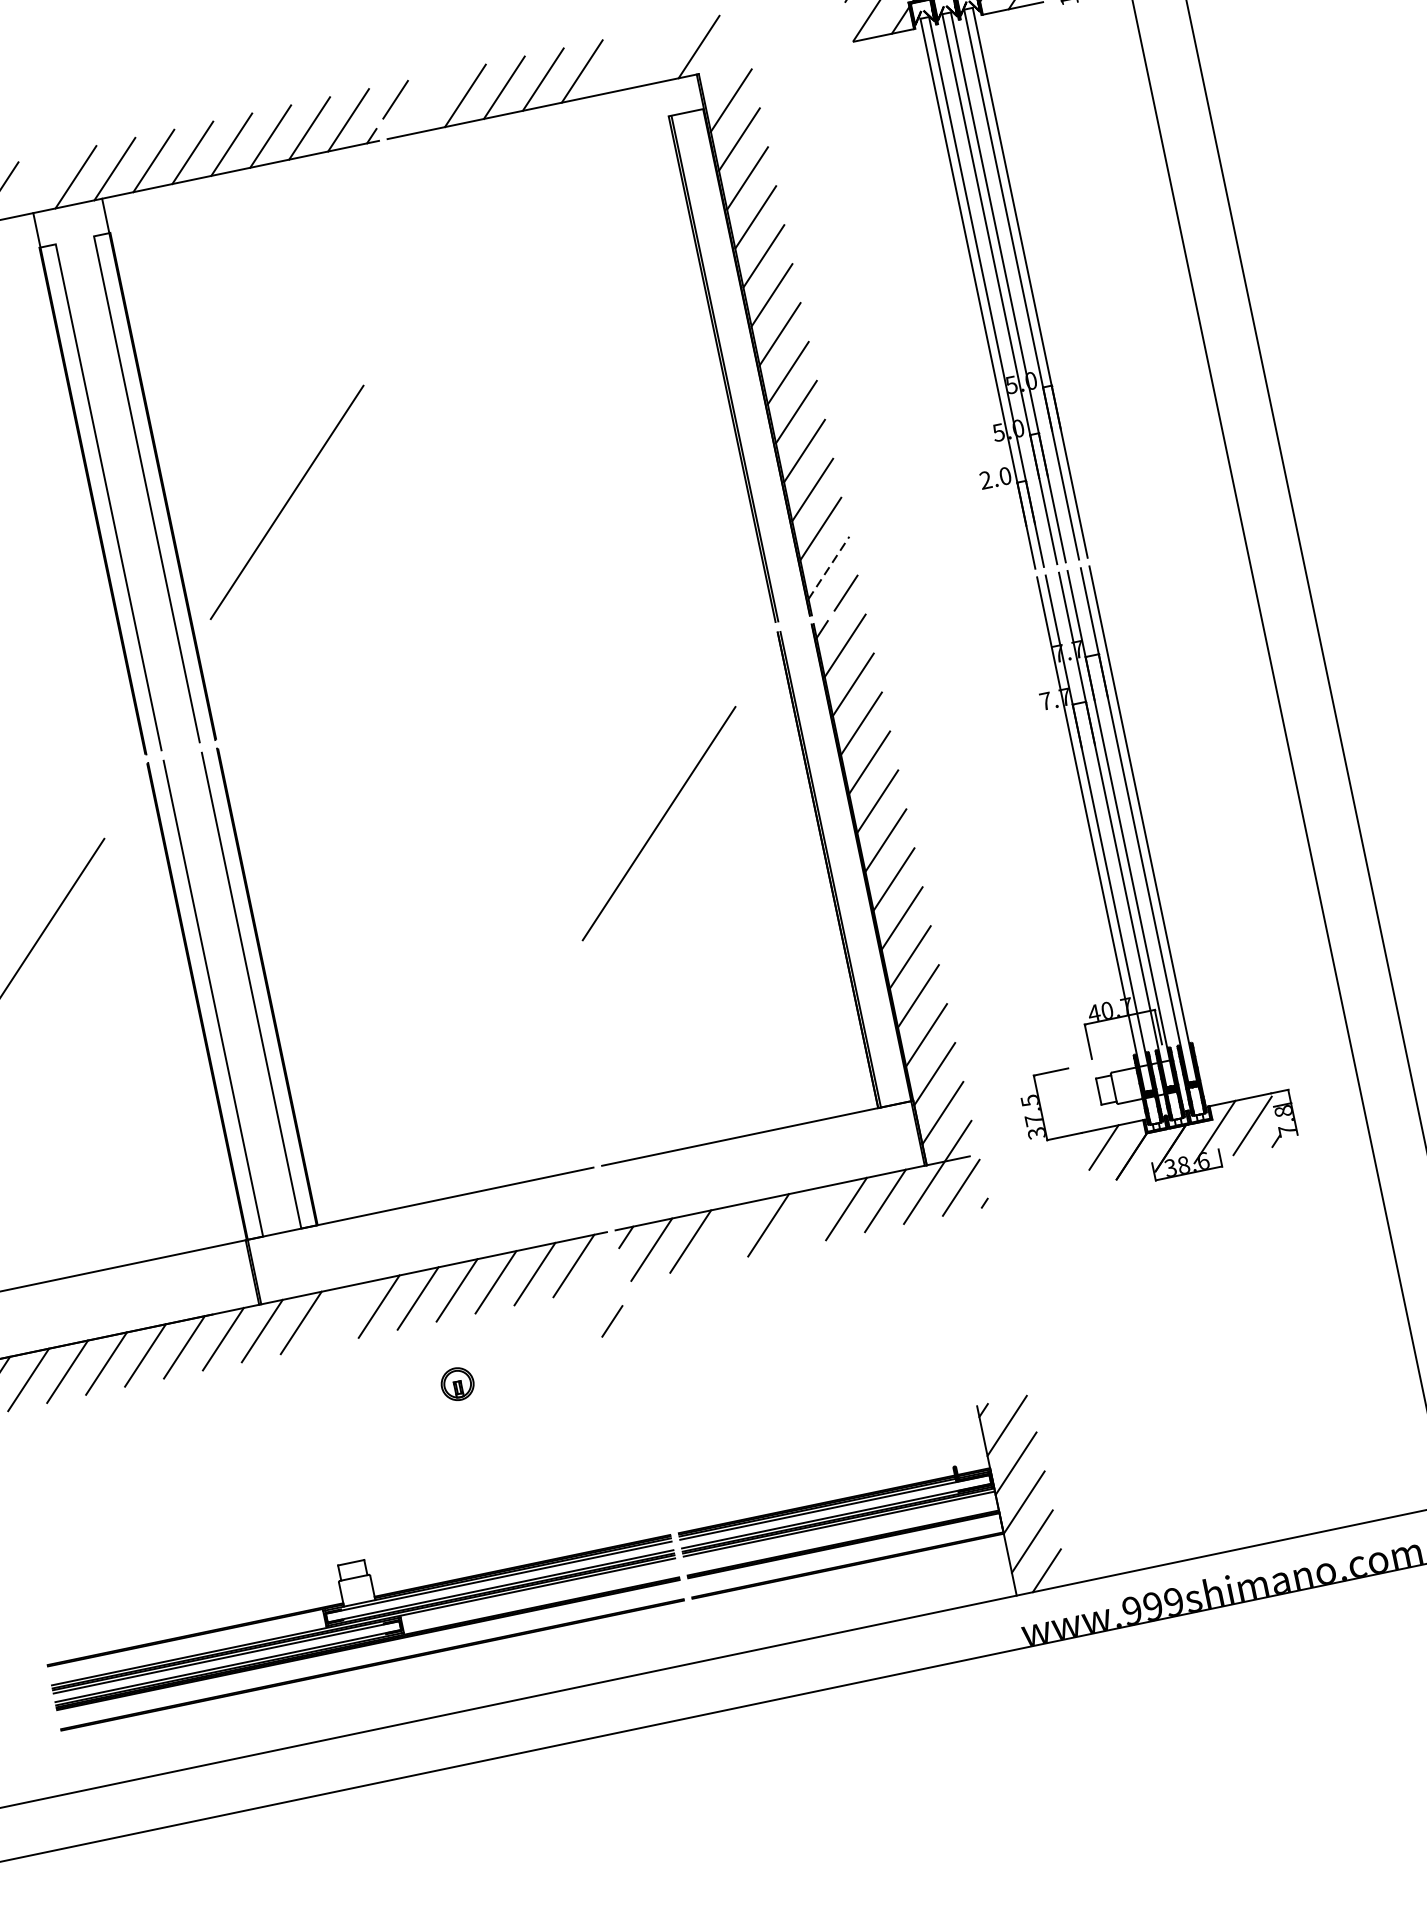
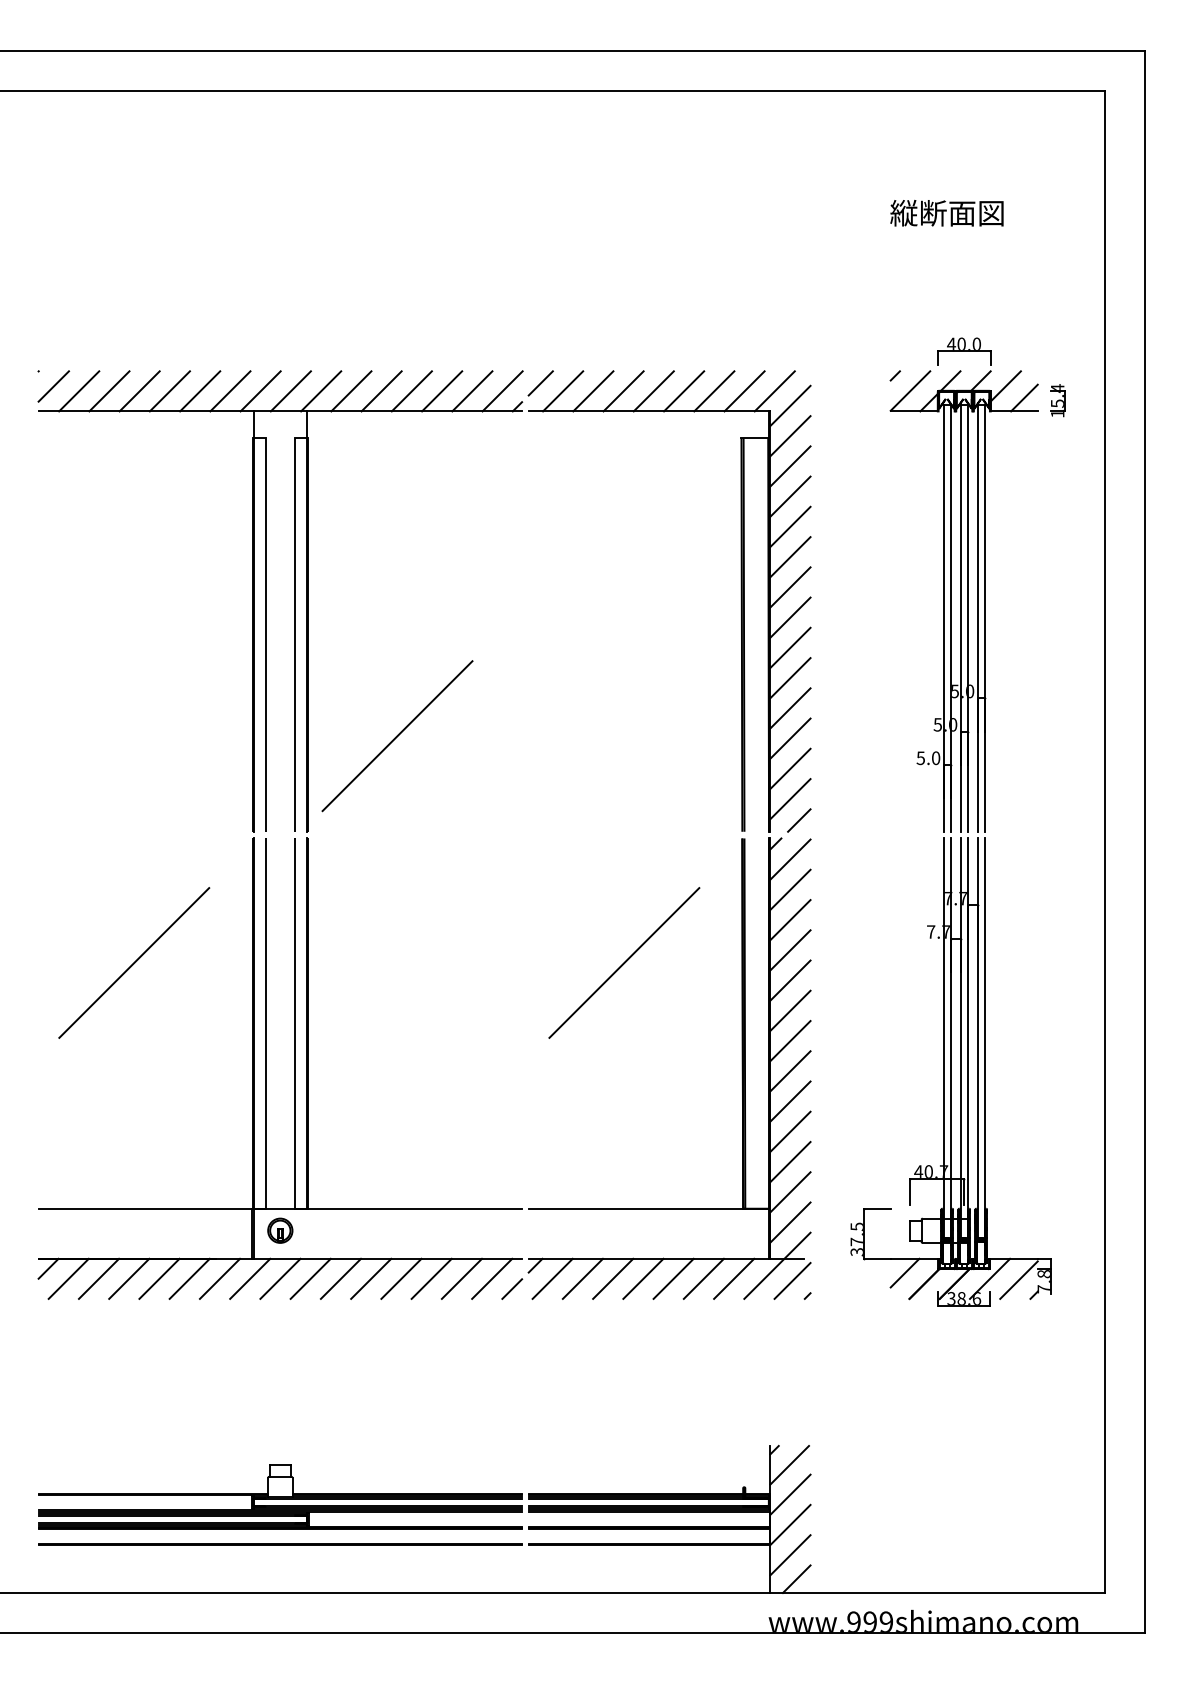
line: (660, 55) -> (744, 391), added
line: (723, 61) -> (790, 405), added
line: (621, 63) -> (714, 391), added
line: (427, 104) -> (563, 391), added
line: (36, 185) -> (260, 391), added
text: (985, 480) -> (920, 758), 2.0 -> 5.0
line: (287, 502) -> (397, 736), moved
line: (828, 567) -> (790, 798), dashed -> solid
line: (807, 1216) -> (673, 1278), added
line: (730, 1232) -> (613, 1278), added
line: (339, 1314) -> (310, 1278), added
line: (612, 1320) -> (512, 1288), moved
part: (457, 1383) -> (280, 1230), moved

